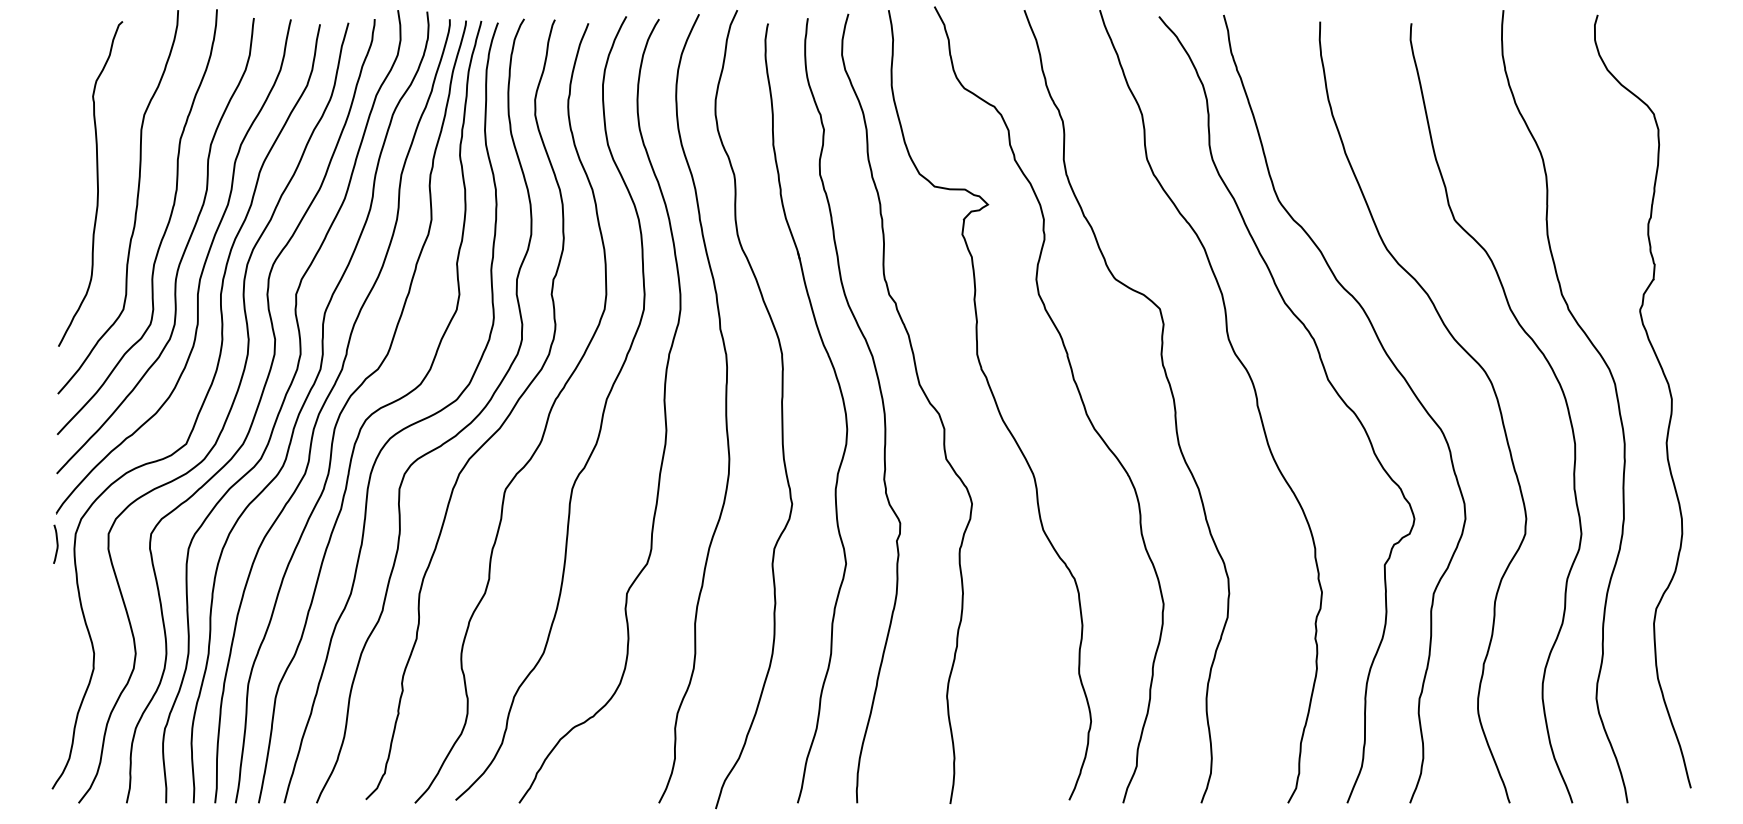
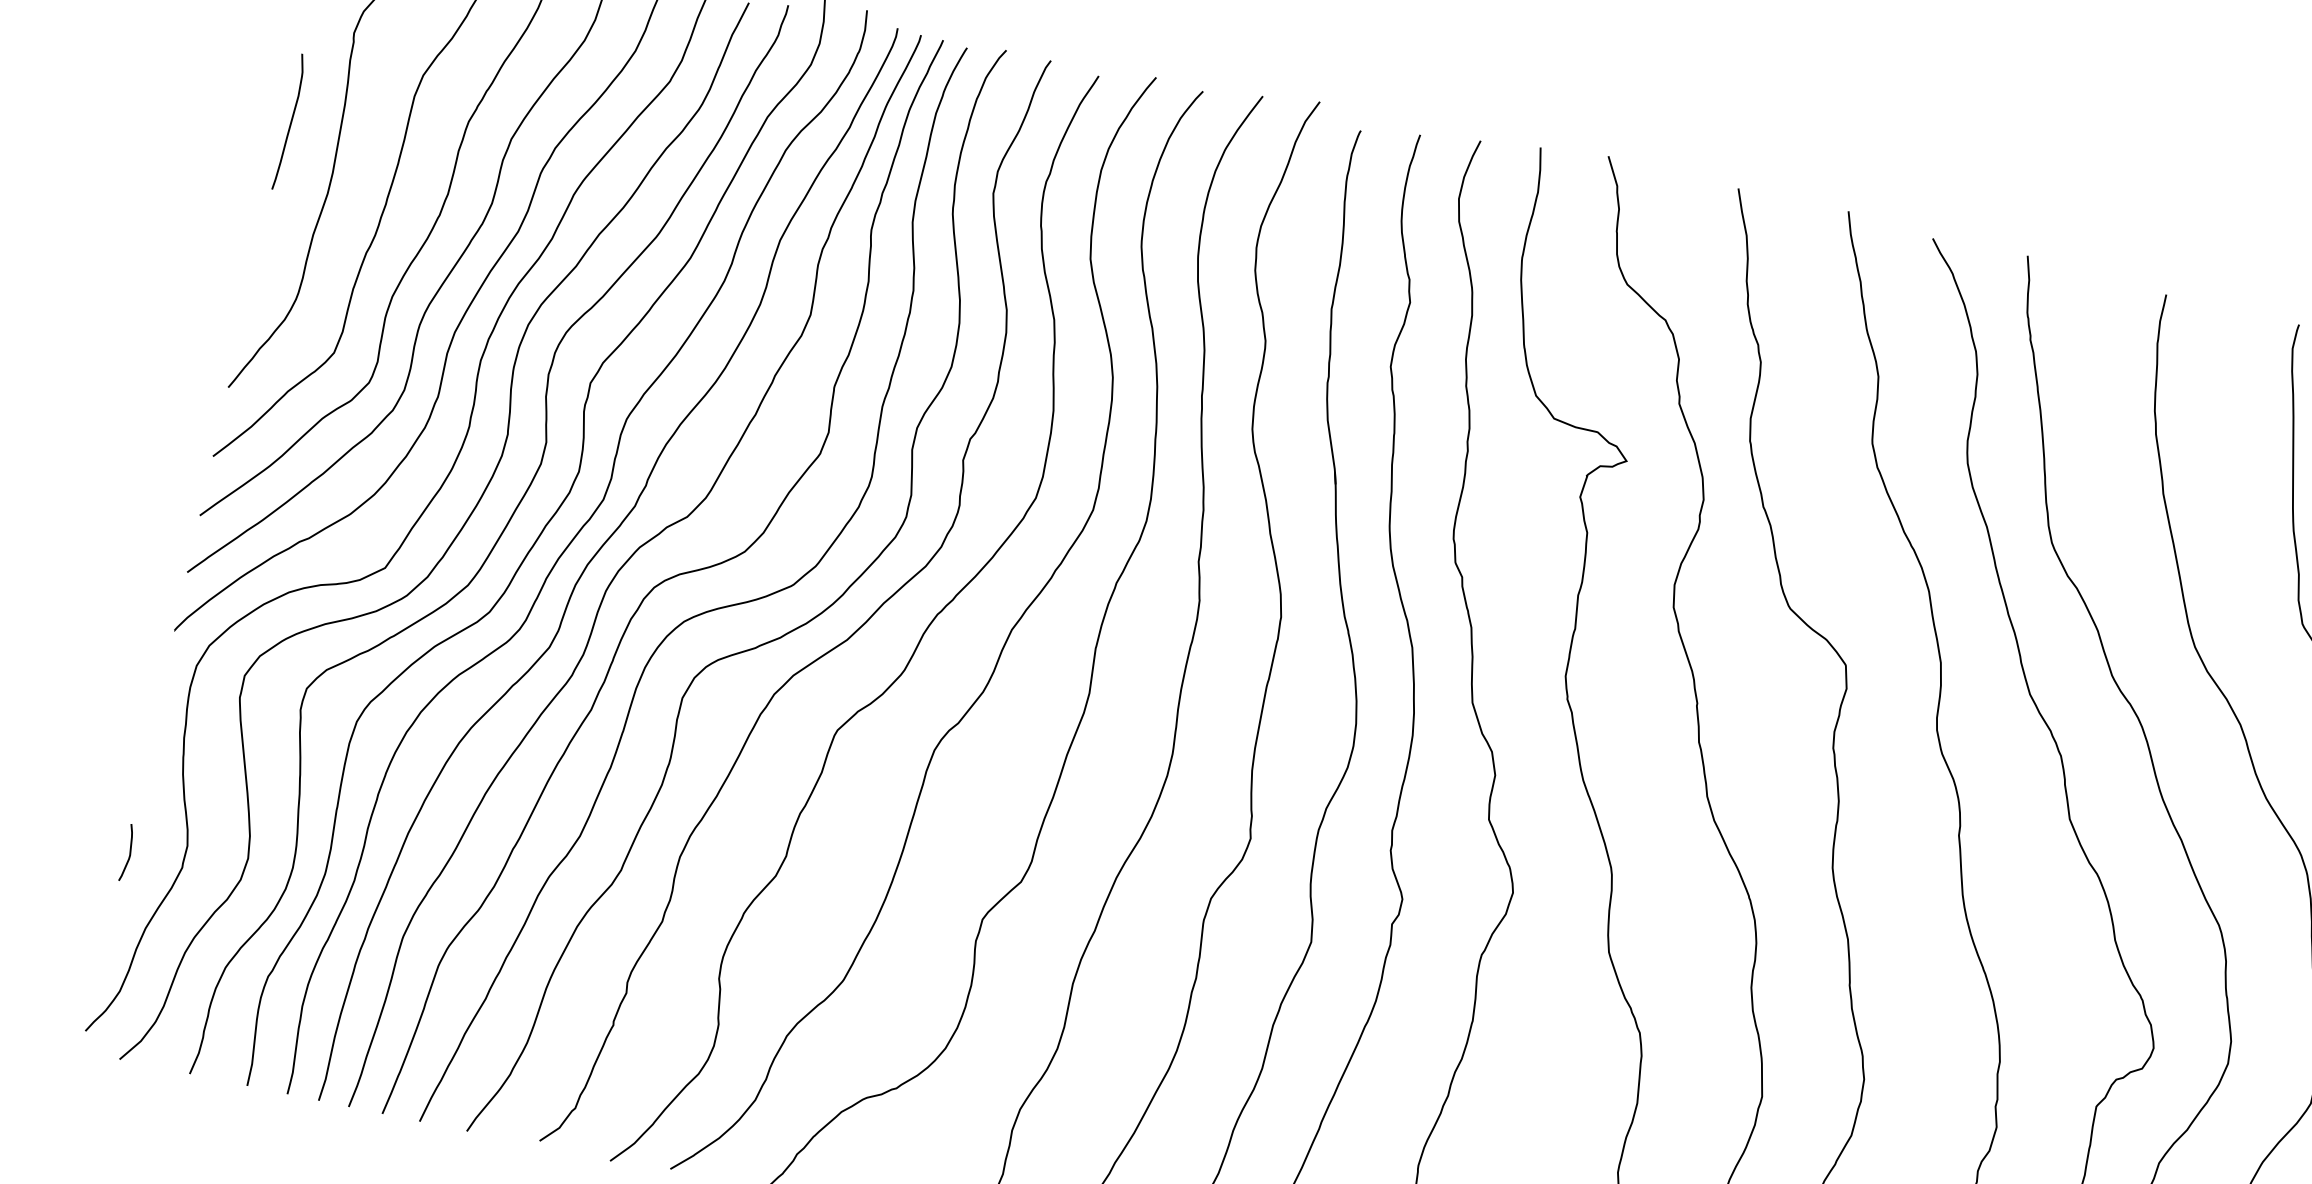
curve: (63, 163) -> (290, 121), added
curve: (56, 543) -> (128, 851), moved

